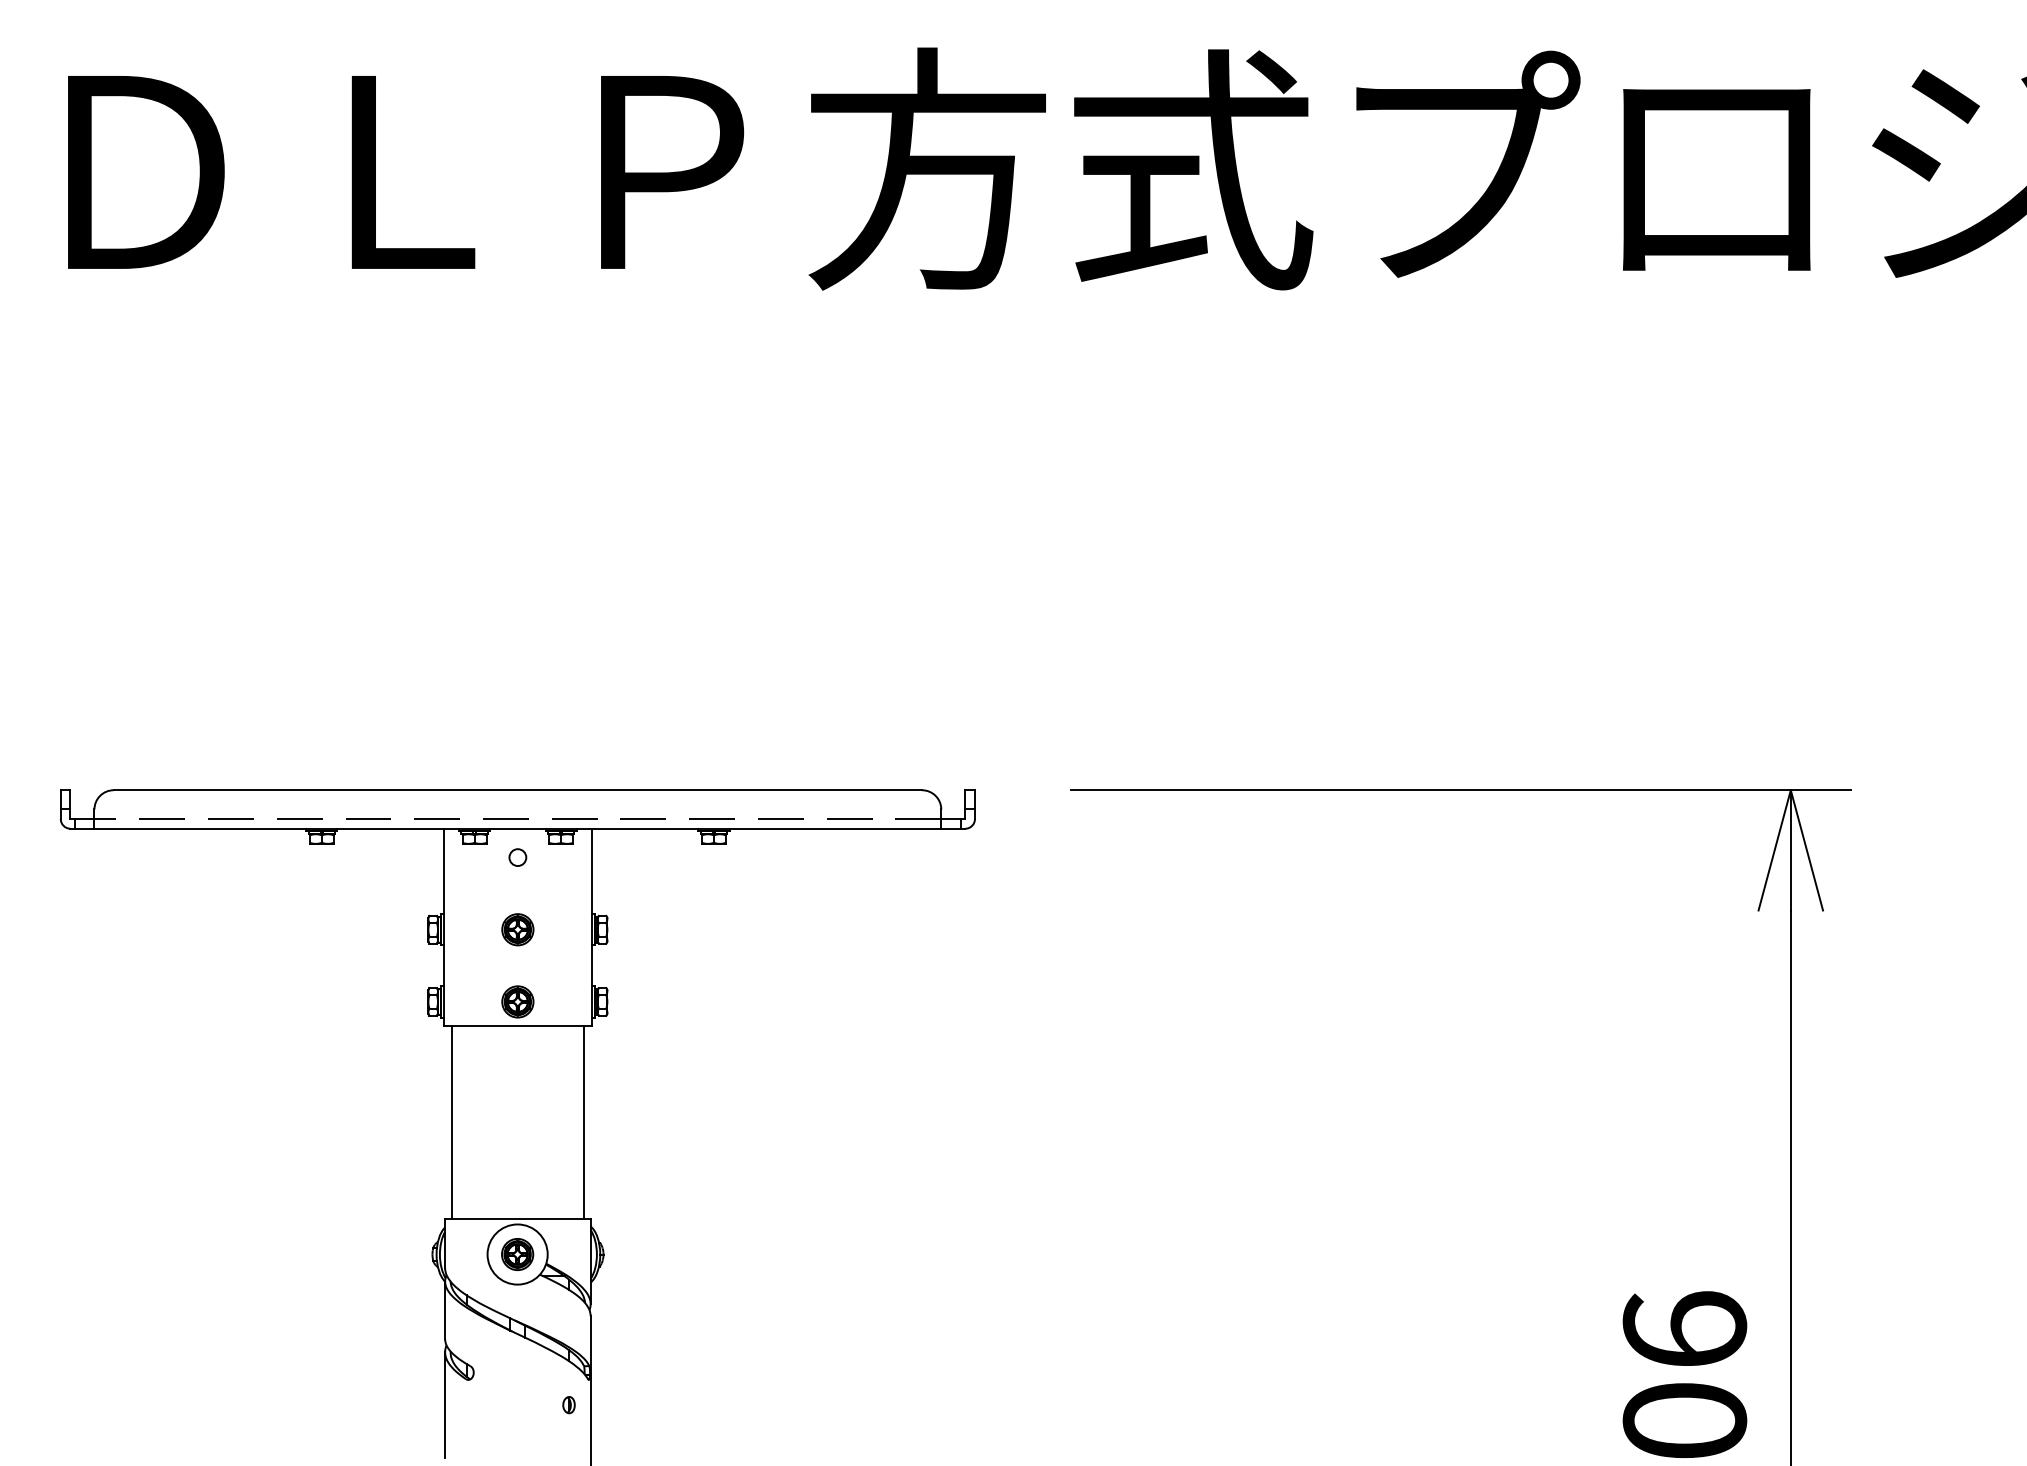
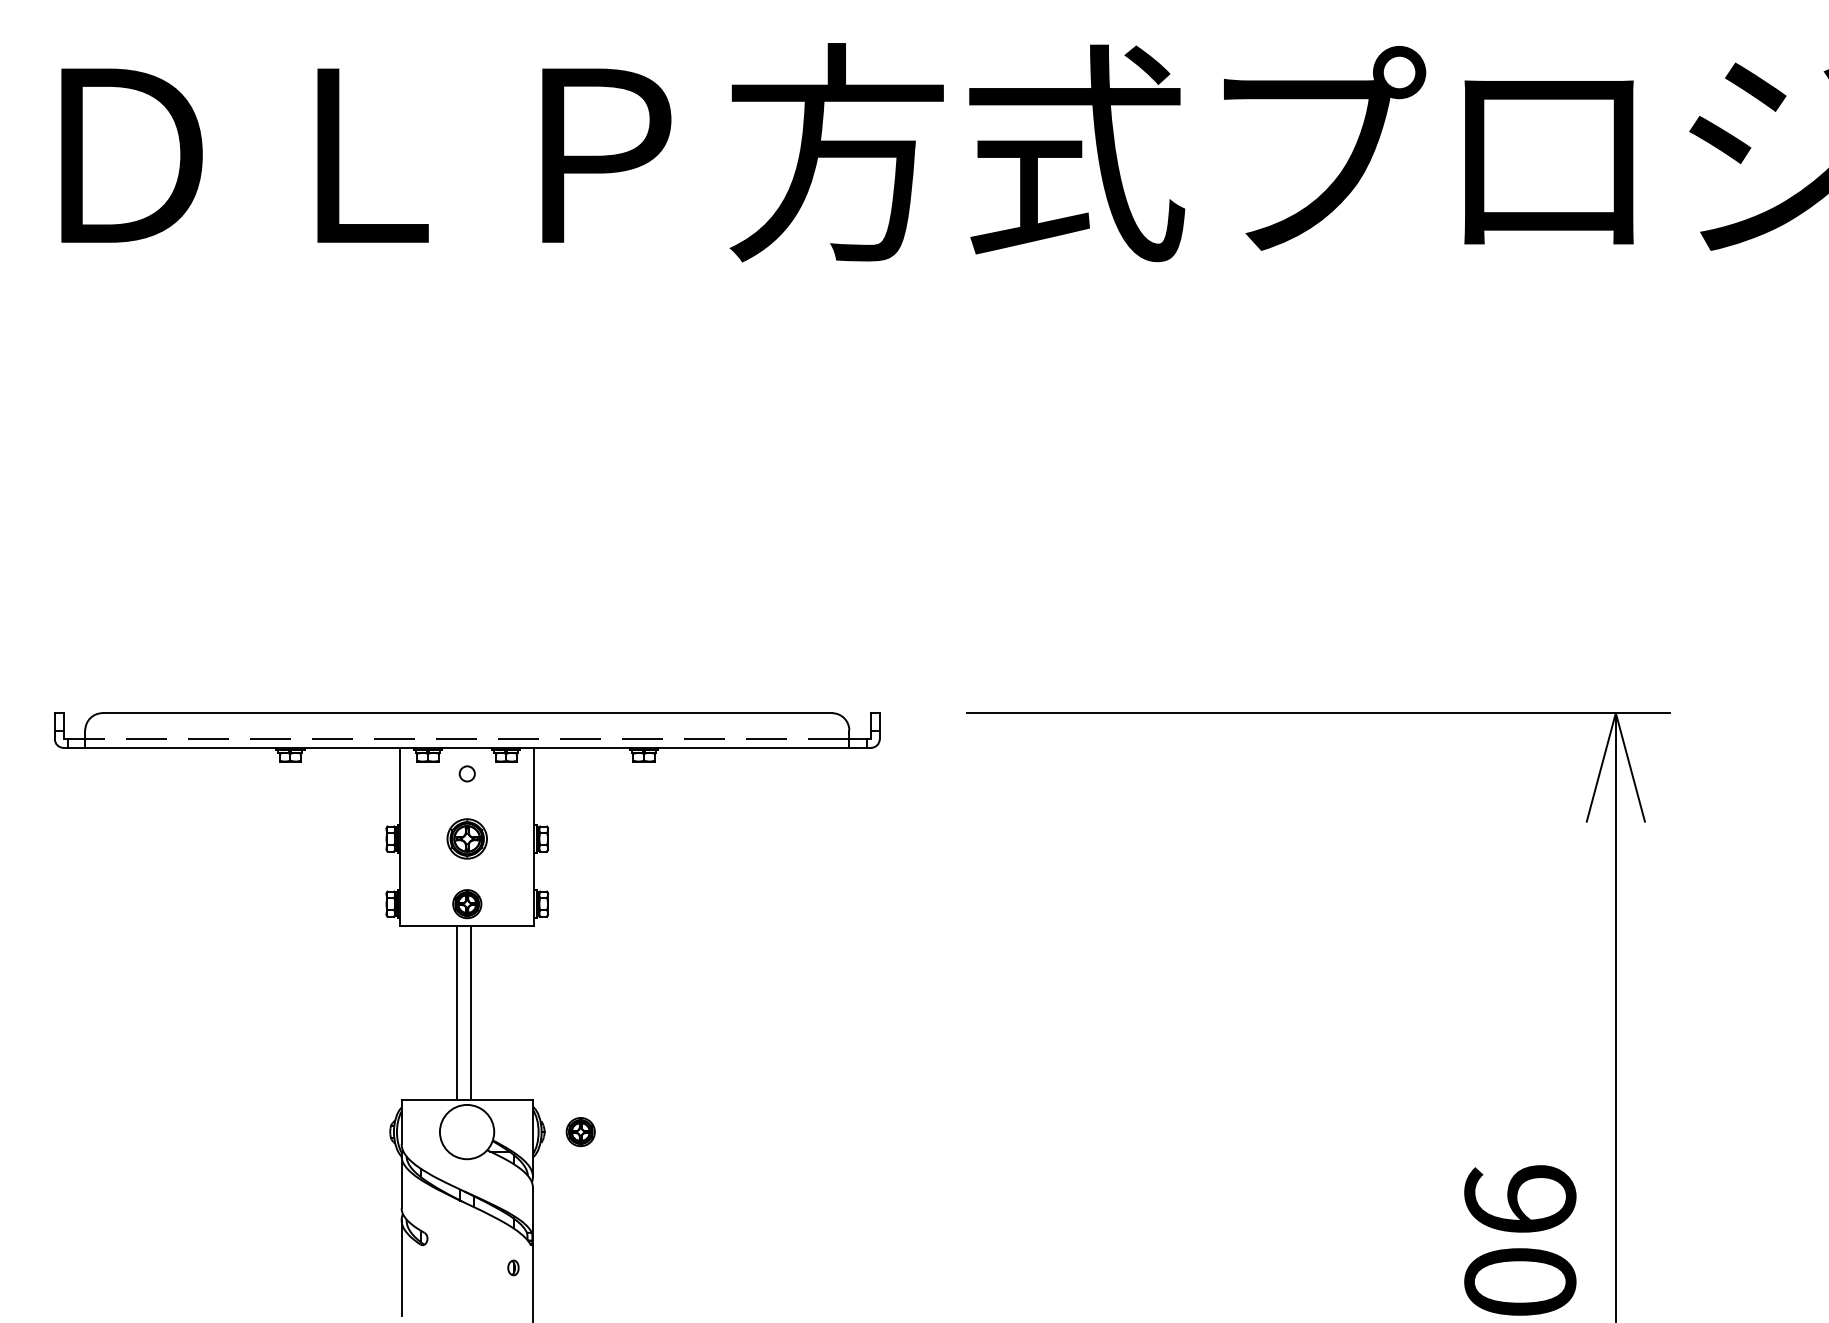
part: (517, 929) -> (466, 838), size x1.4
line: (451, 1122) -> (457, 1012), moved
line: (584, 1122) -> (471, 1012), moved
part: (517, 1254) -> (580, 1132), moved

